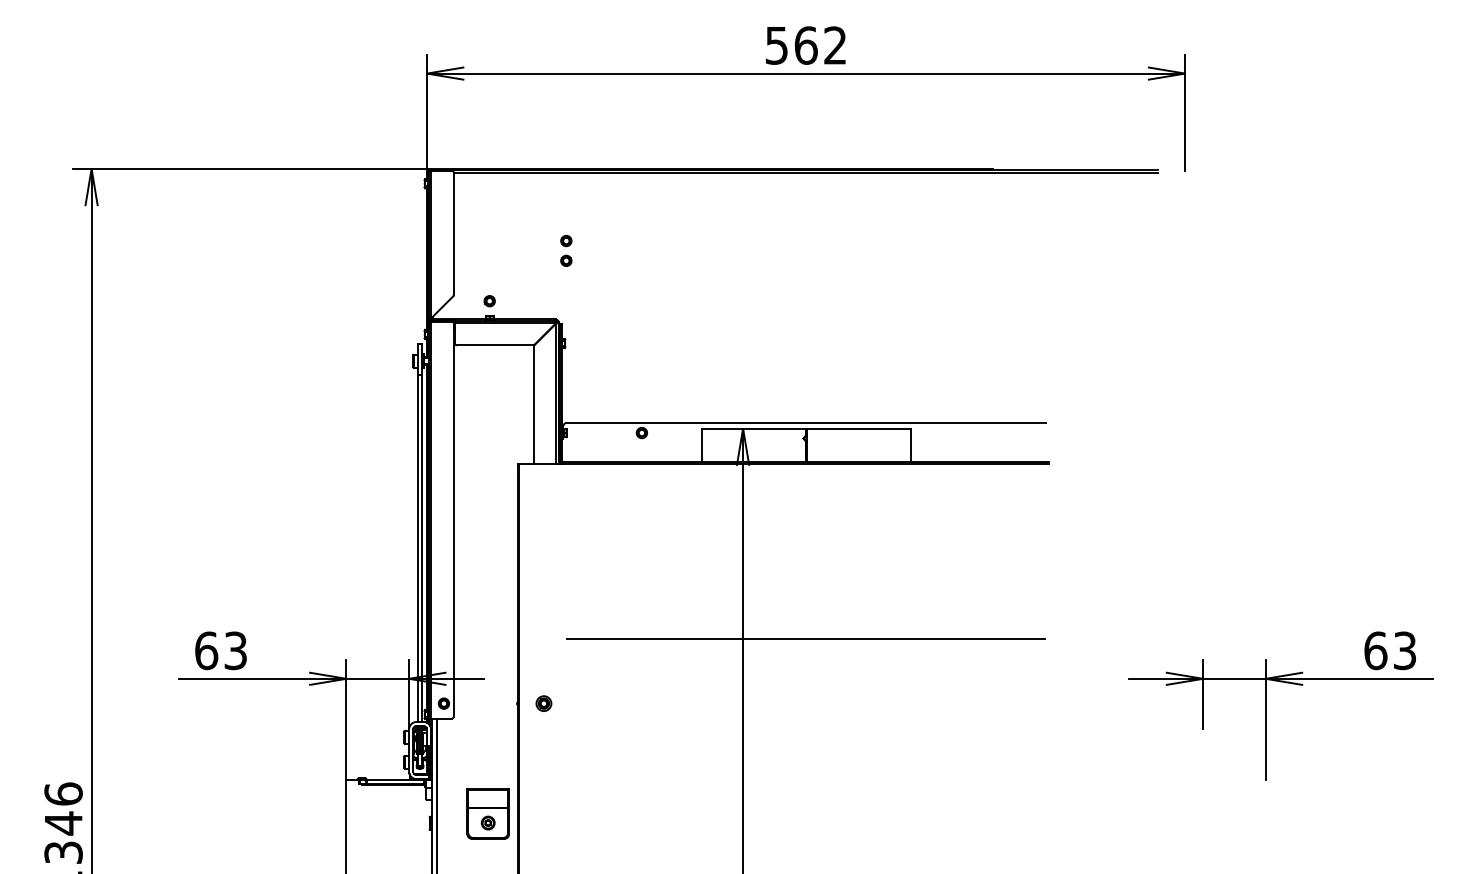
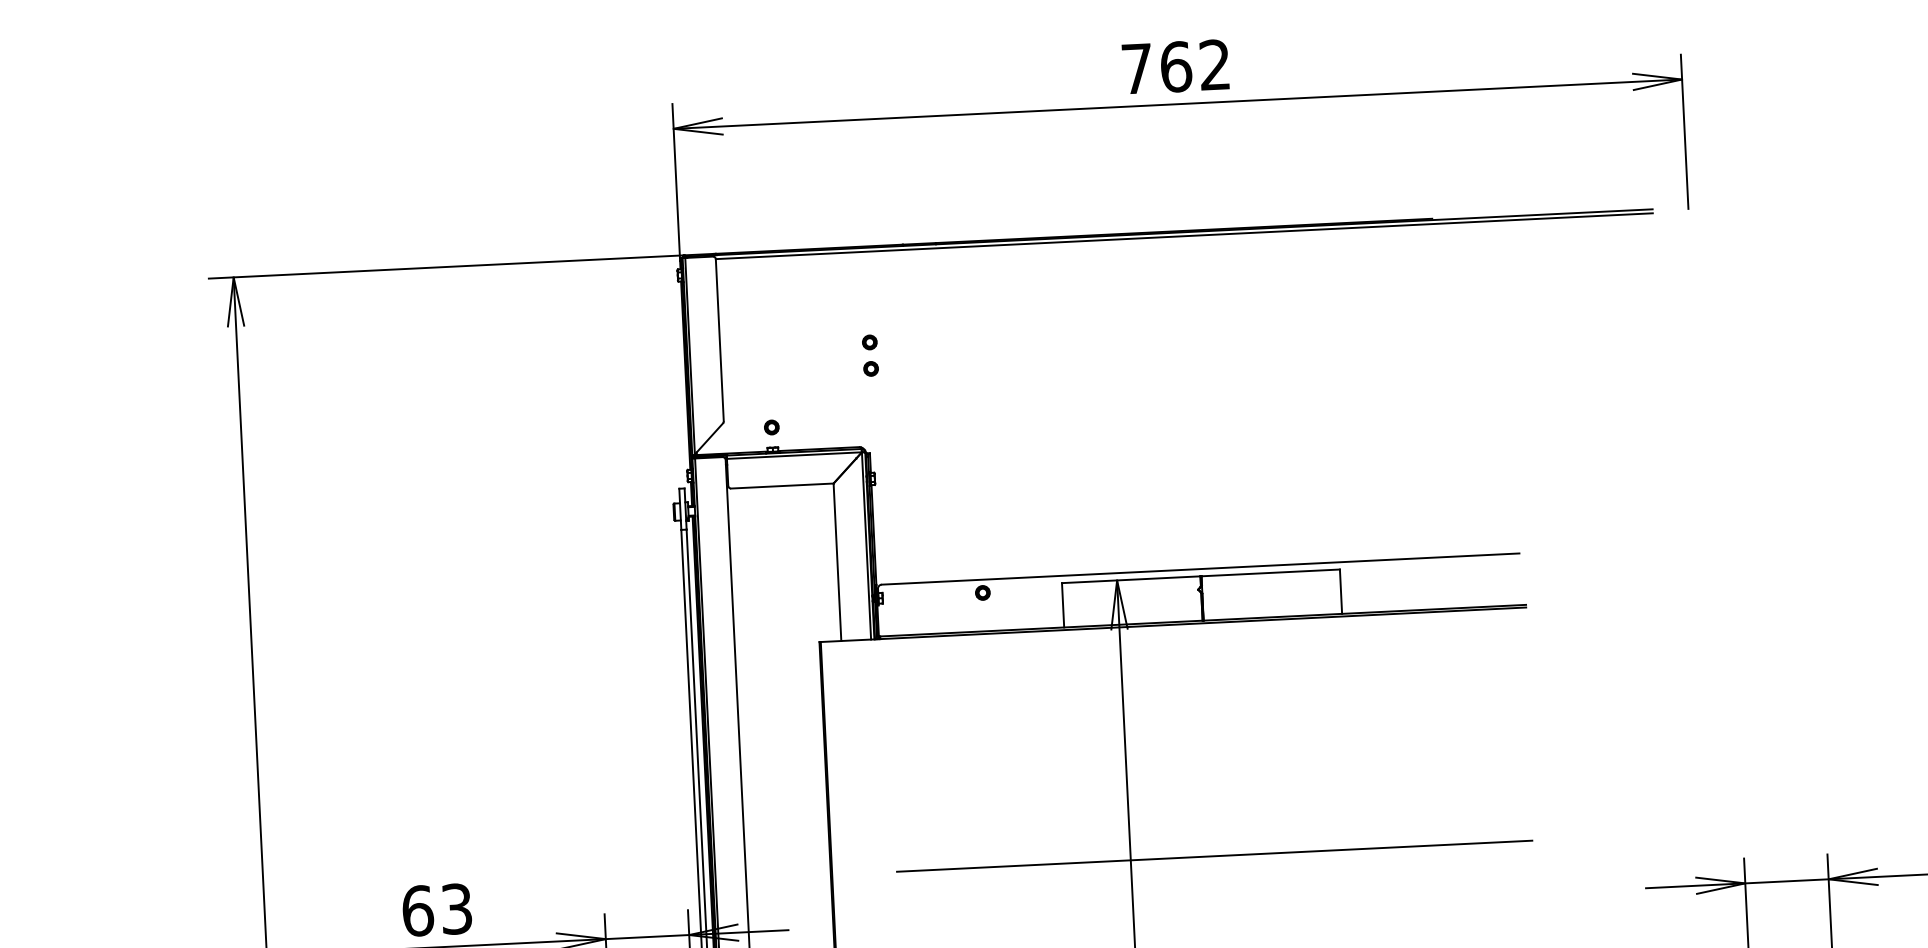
text: (776, 45) -> (1136, 68), 562 -> 762

